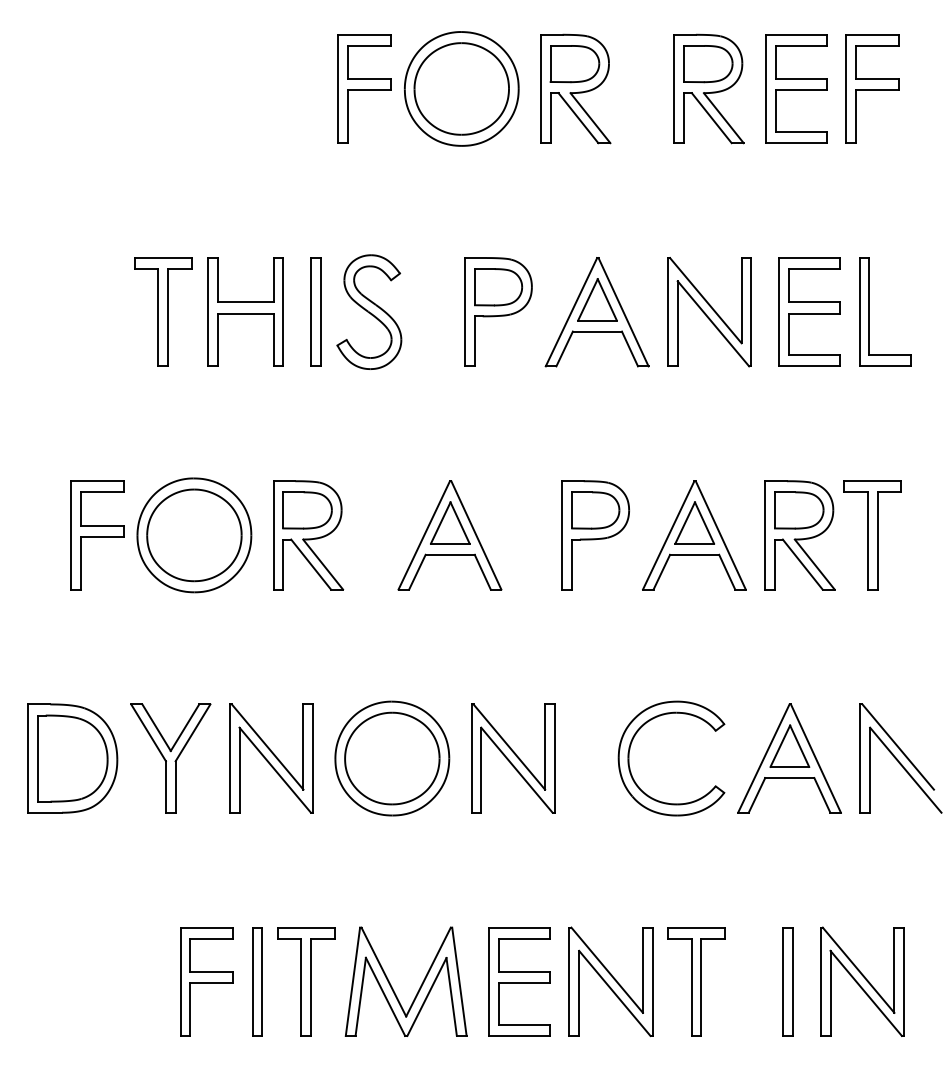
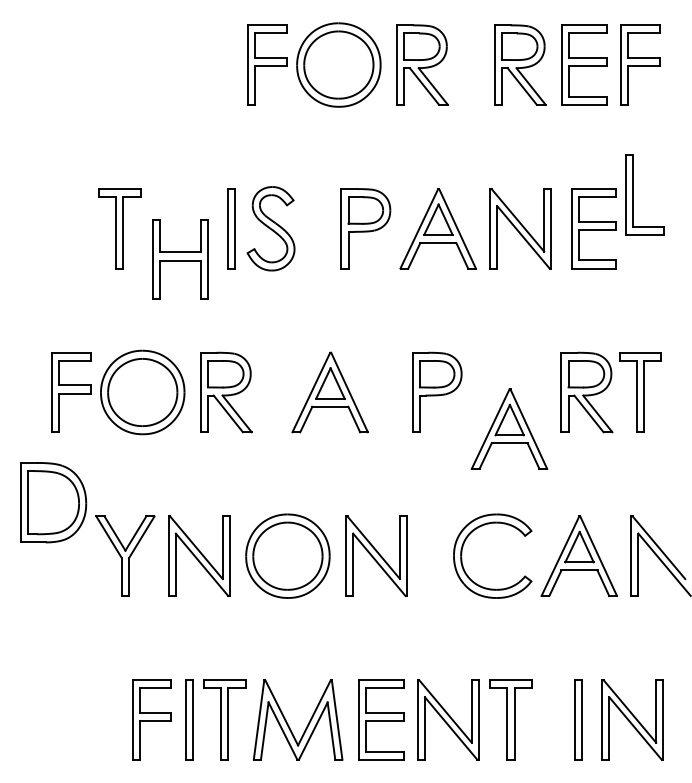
part: (245, 311) -> (180, 259), moved
part: (869, 311) -> (633, 194), moved
part: (694, 535) -> (509, 429), moved
part: (72, 758) -> (53, 502), moved

